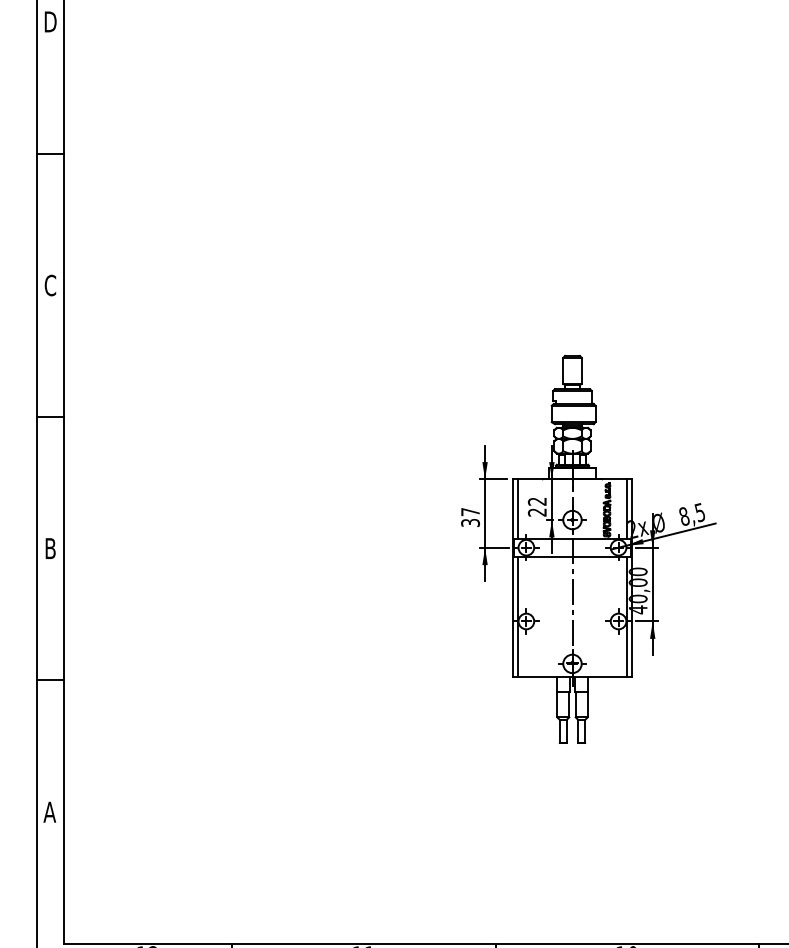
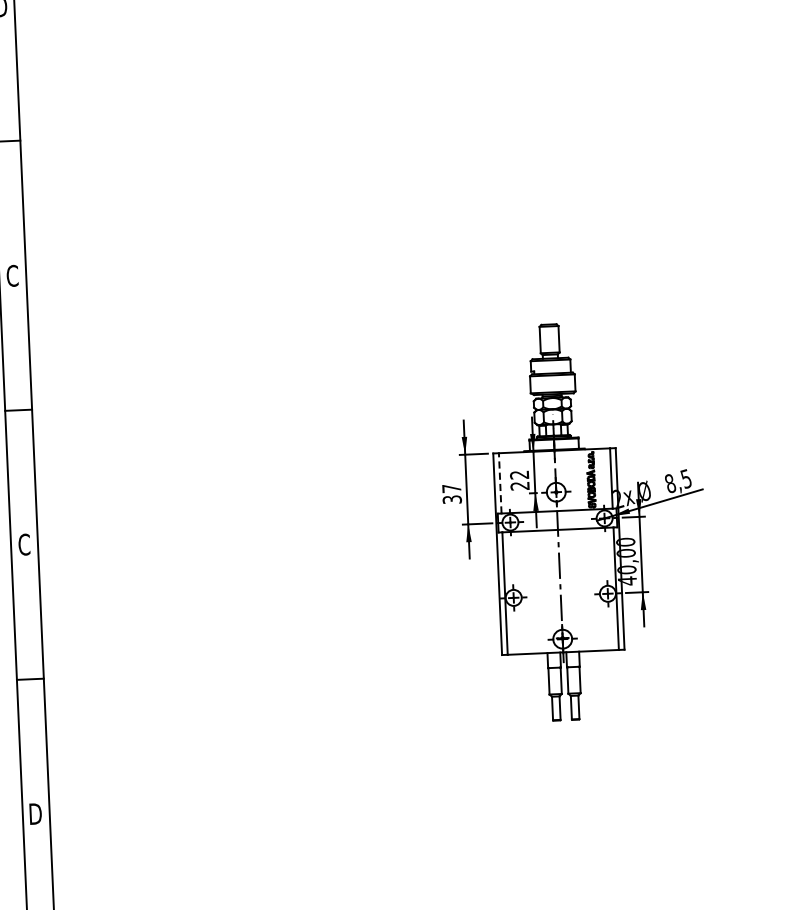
line: (518, 509) -> (500, 483), solid -> dashed
text: (50, 548) -> (24, 544), B -> C
text: (49, 811) -> (35, 813), A -> D

